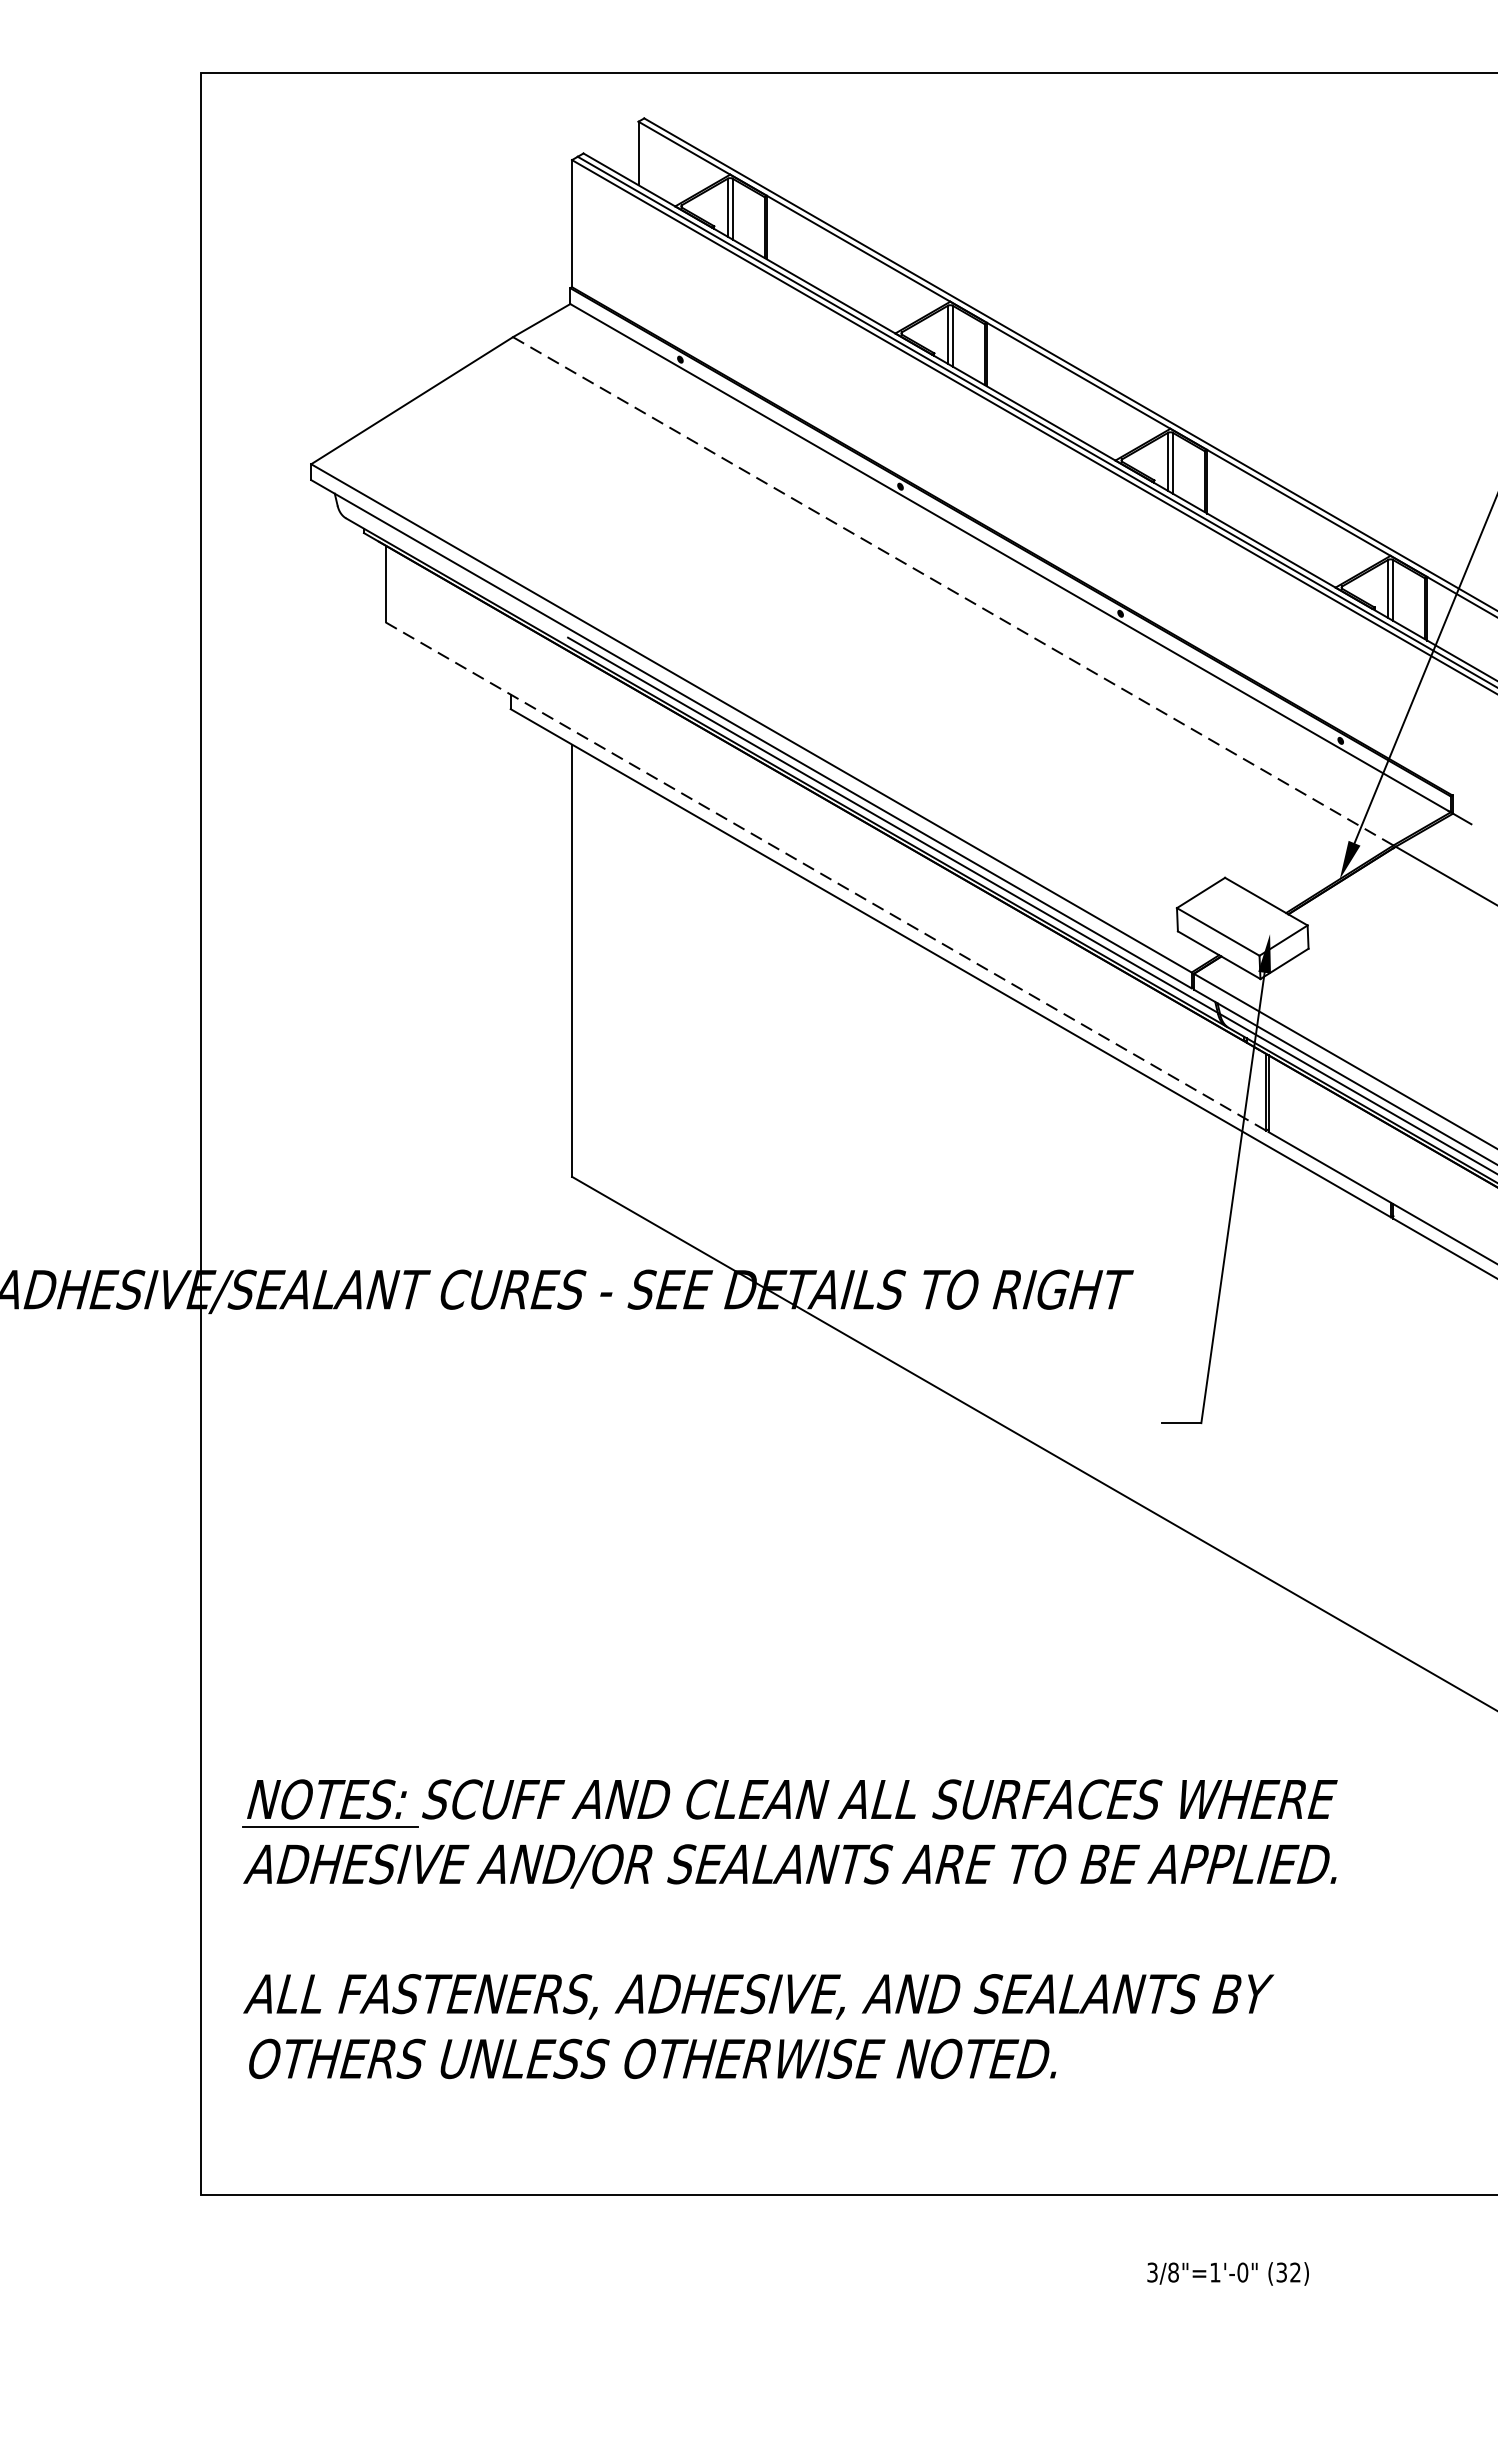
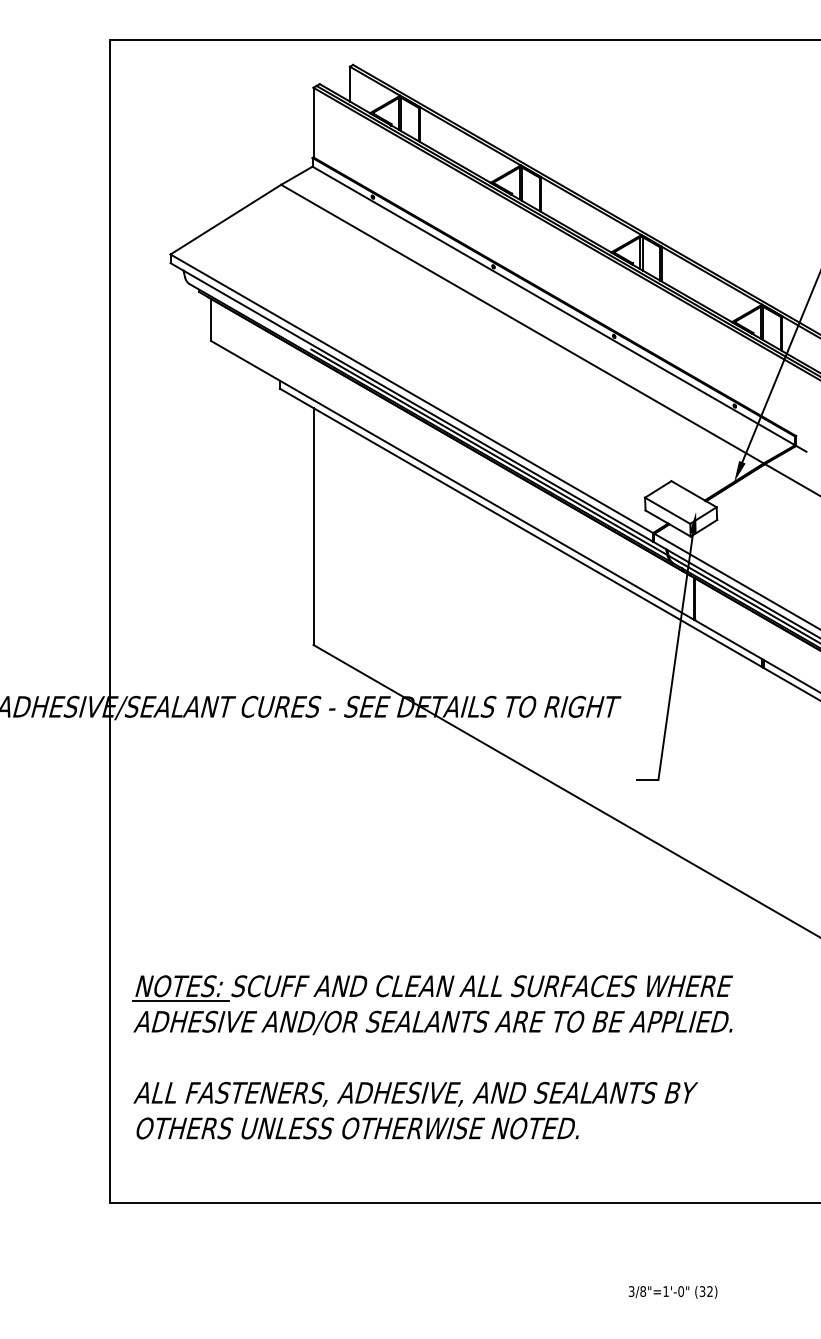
line: (953, 592) -> (522, 324), dashed -> solid
line: (825, 876) -> (452, 480), dashed -> solid
text: (1227, 2272) -> (672, 1291), moved

